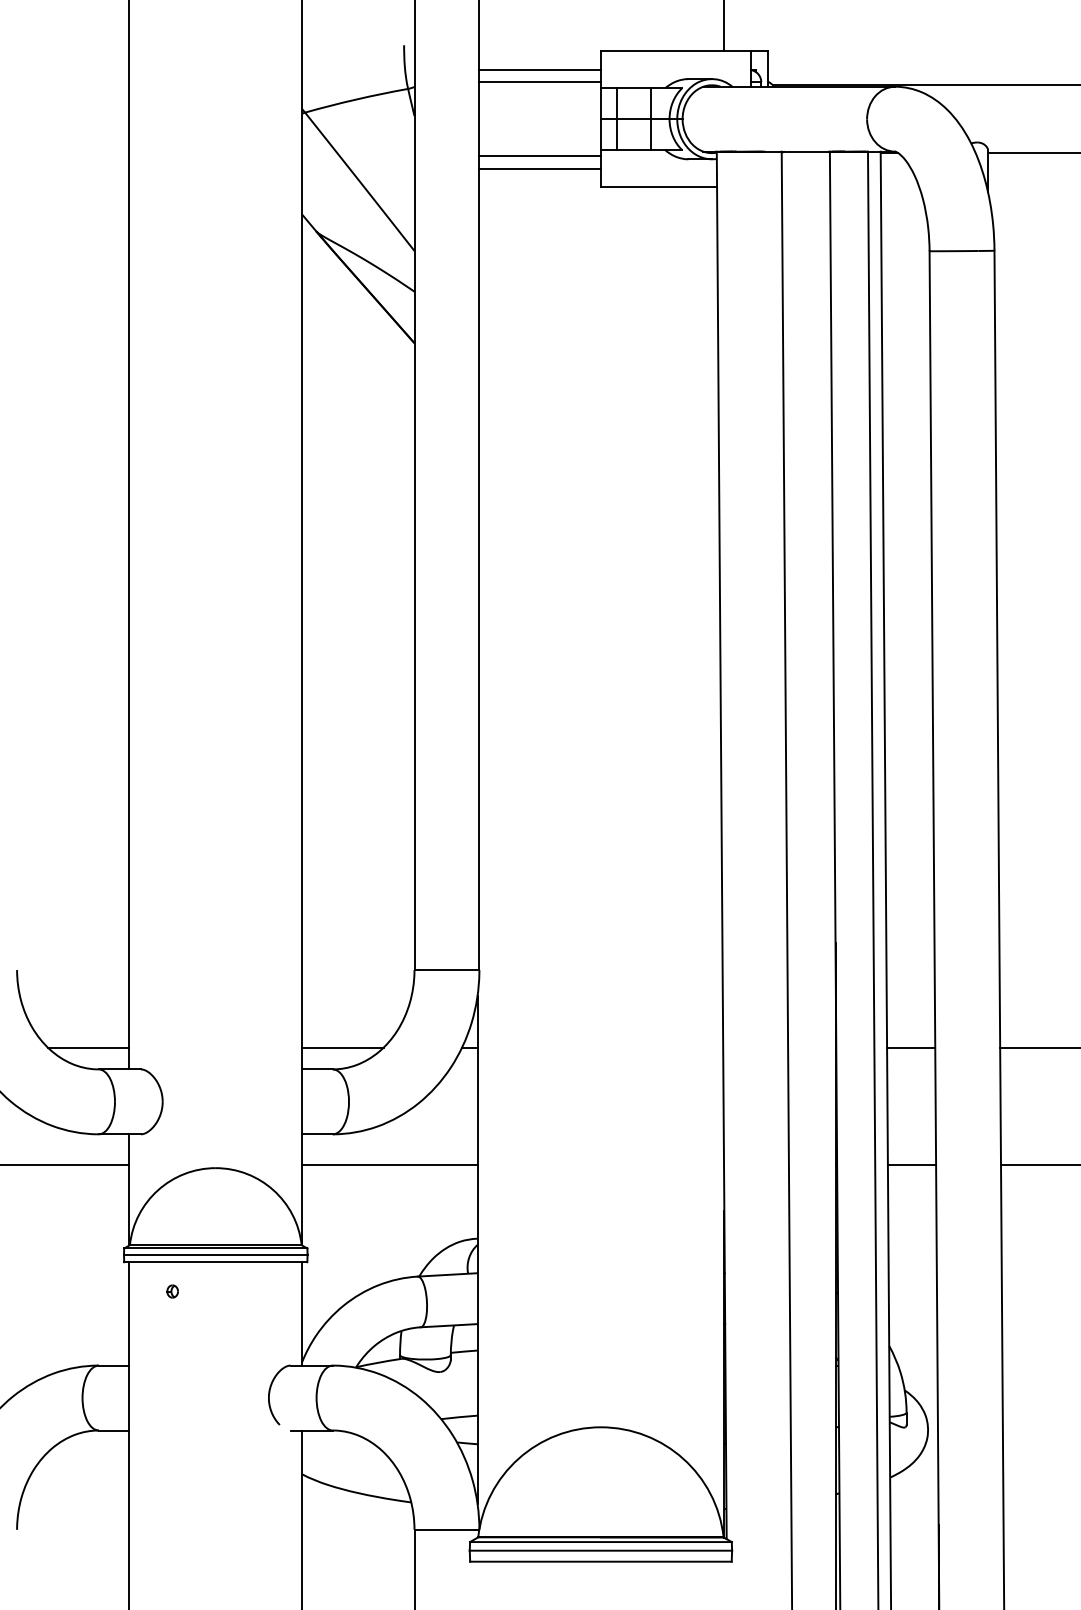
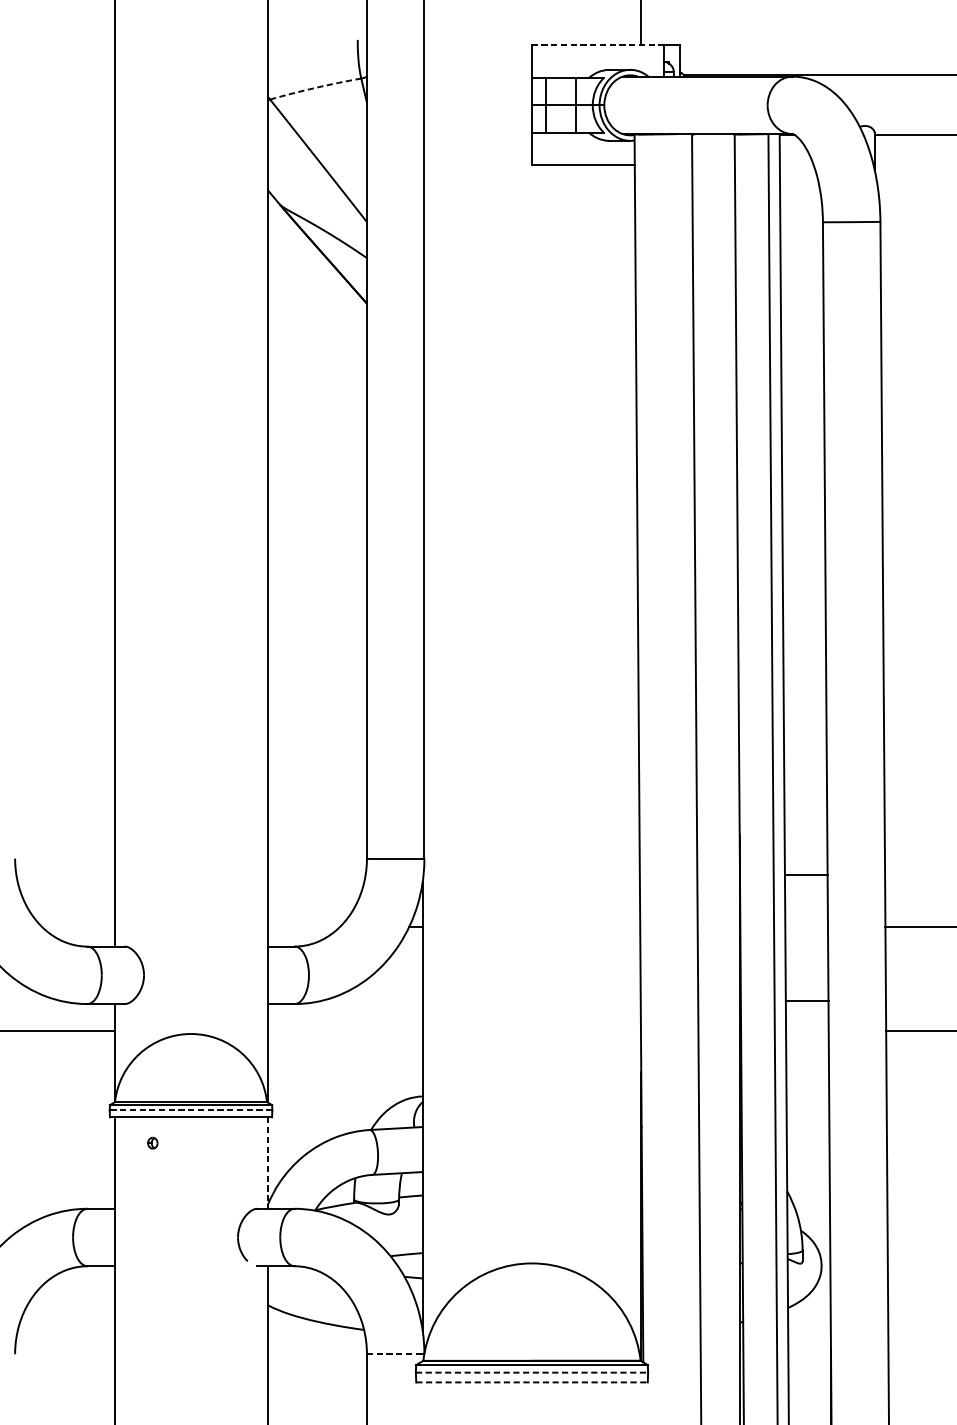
line: (675, 51) -> (598, 45), solid -> dashed
line: (539, 69) -> (477, 61), removed
line: (539, 82) -> (477, 72), removed
arc: (356, 99) -> (315, 87), solid -> dashed
line: (539, 156) -> (477, 138), removed
line: (539, 168) -> (477, 149), removed
line: (88, 1047) -> (78, 927), removed
line: (342, 1047) -> (303, 927), removed
line: (911, 1047) -> (806, 874), moved
line: (389, 1165) -> (344, 1031), removed
line: (911, 1165) -> (806, 1001), moved
line: (215, 1254) -> (190, 1110), solid -> dashed
line: (302, 1313) -> (267, 1162), solid -> dashed
line: (445, 1529) -> (394, 1353), solid -> dashed
line: (601, 1550) -> (532, 1372), solid -> dashed
line: (600, 1561) -> (531, 1382), solid -> dashed

